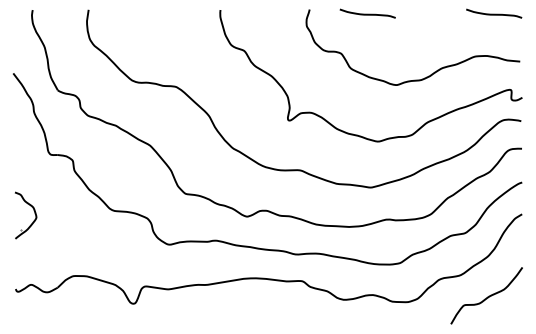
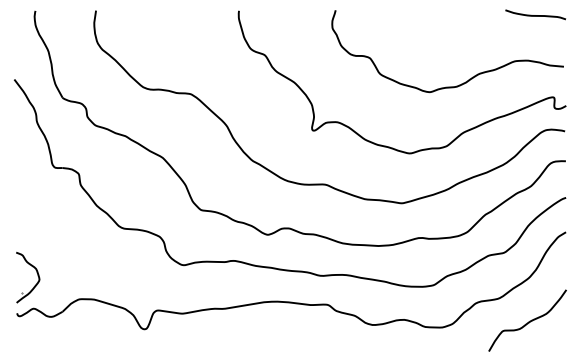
curve: (367, 14) -> (398, 15), removed
part: (34, 214) -> (37, 276), moved

